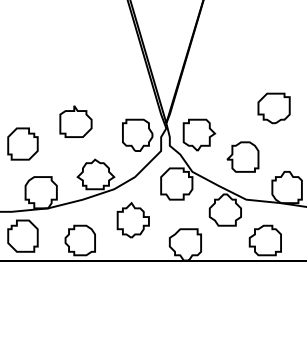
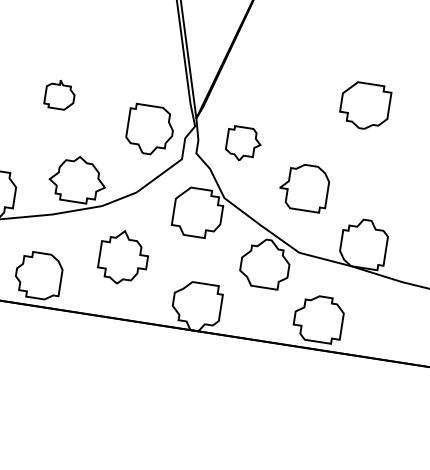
part: (273, 108) -> (364, 106), moved
part: (75, 121) -> (59, 94), size x0.6
part: (199, 134) -> (243, 143), size x0.7

